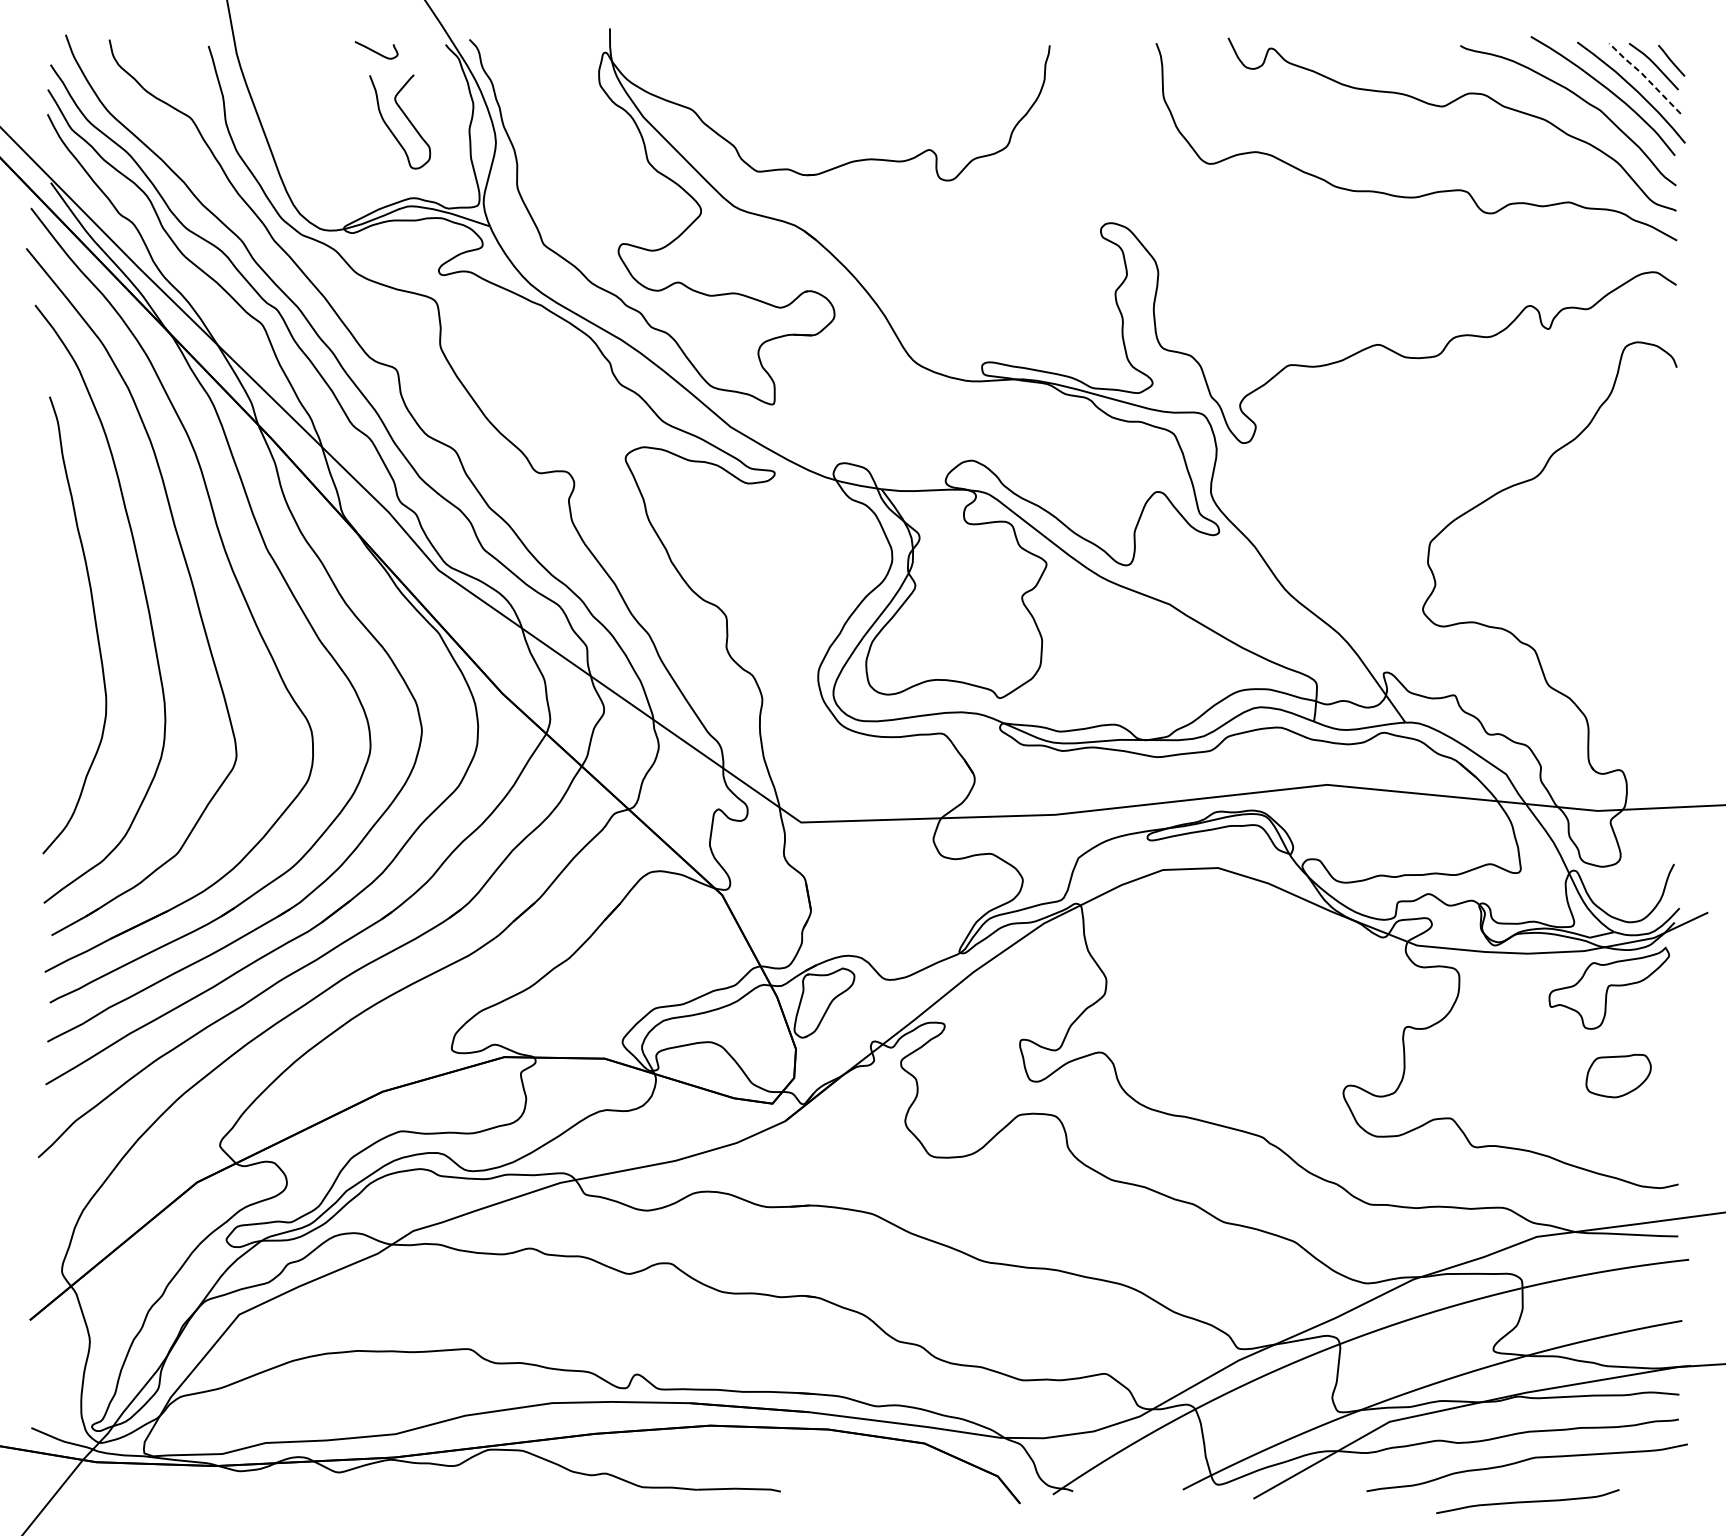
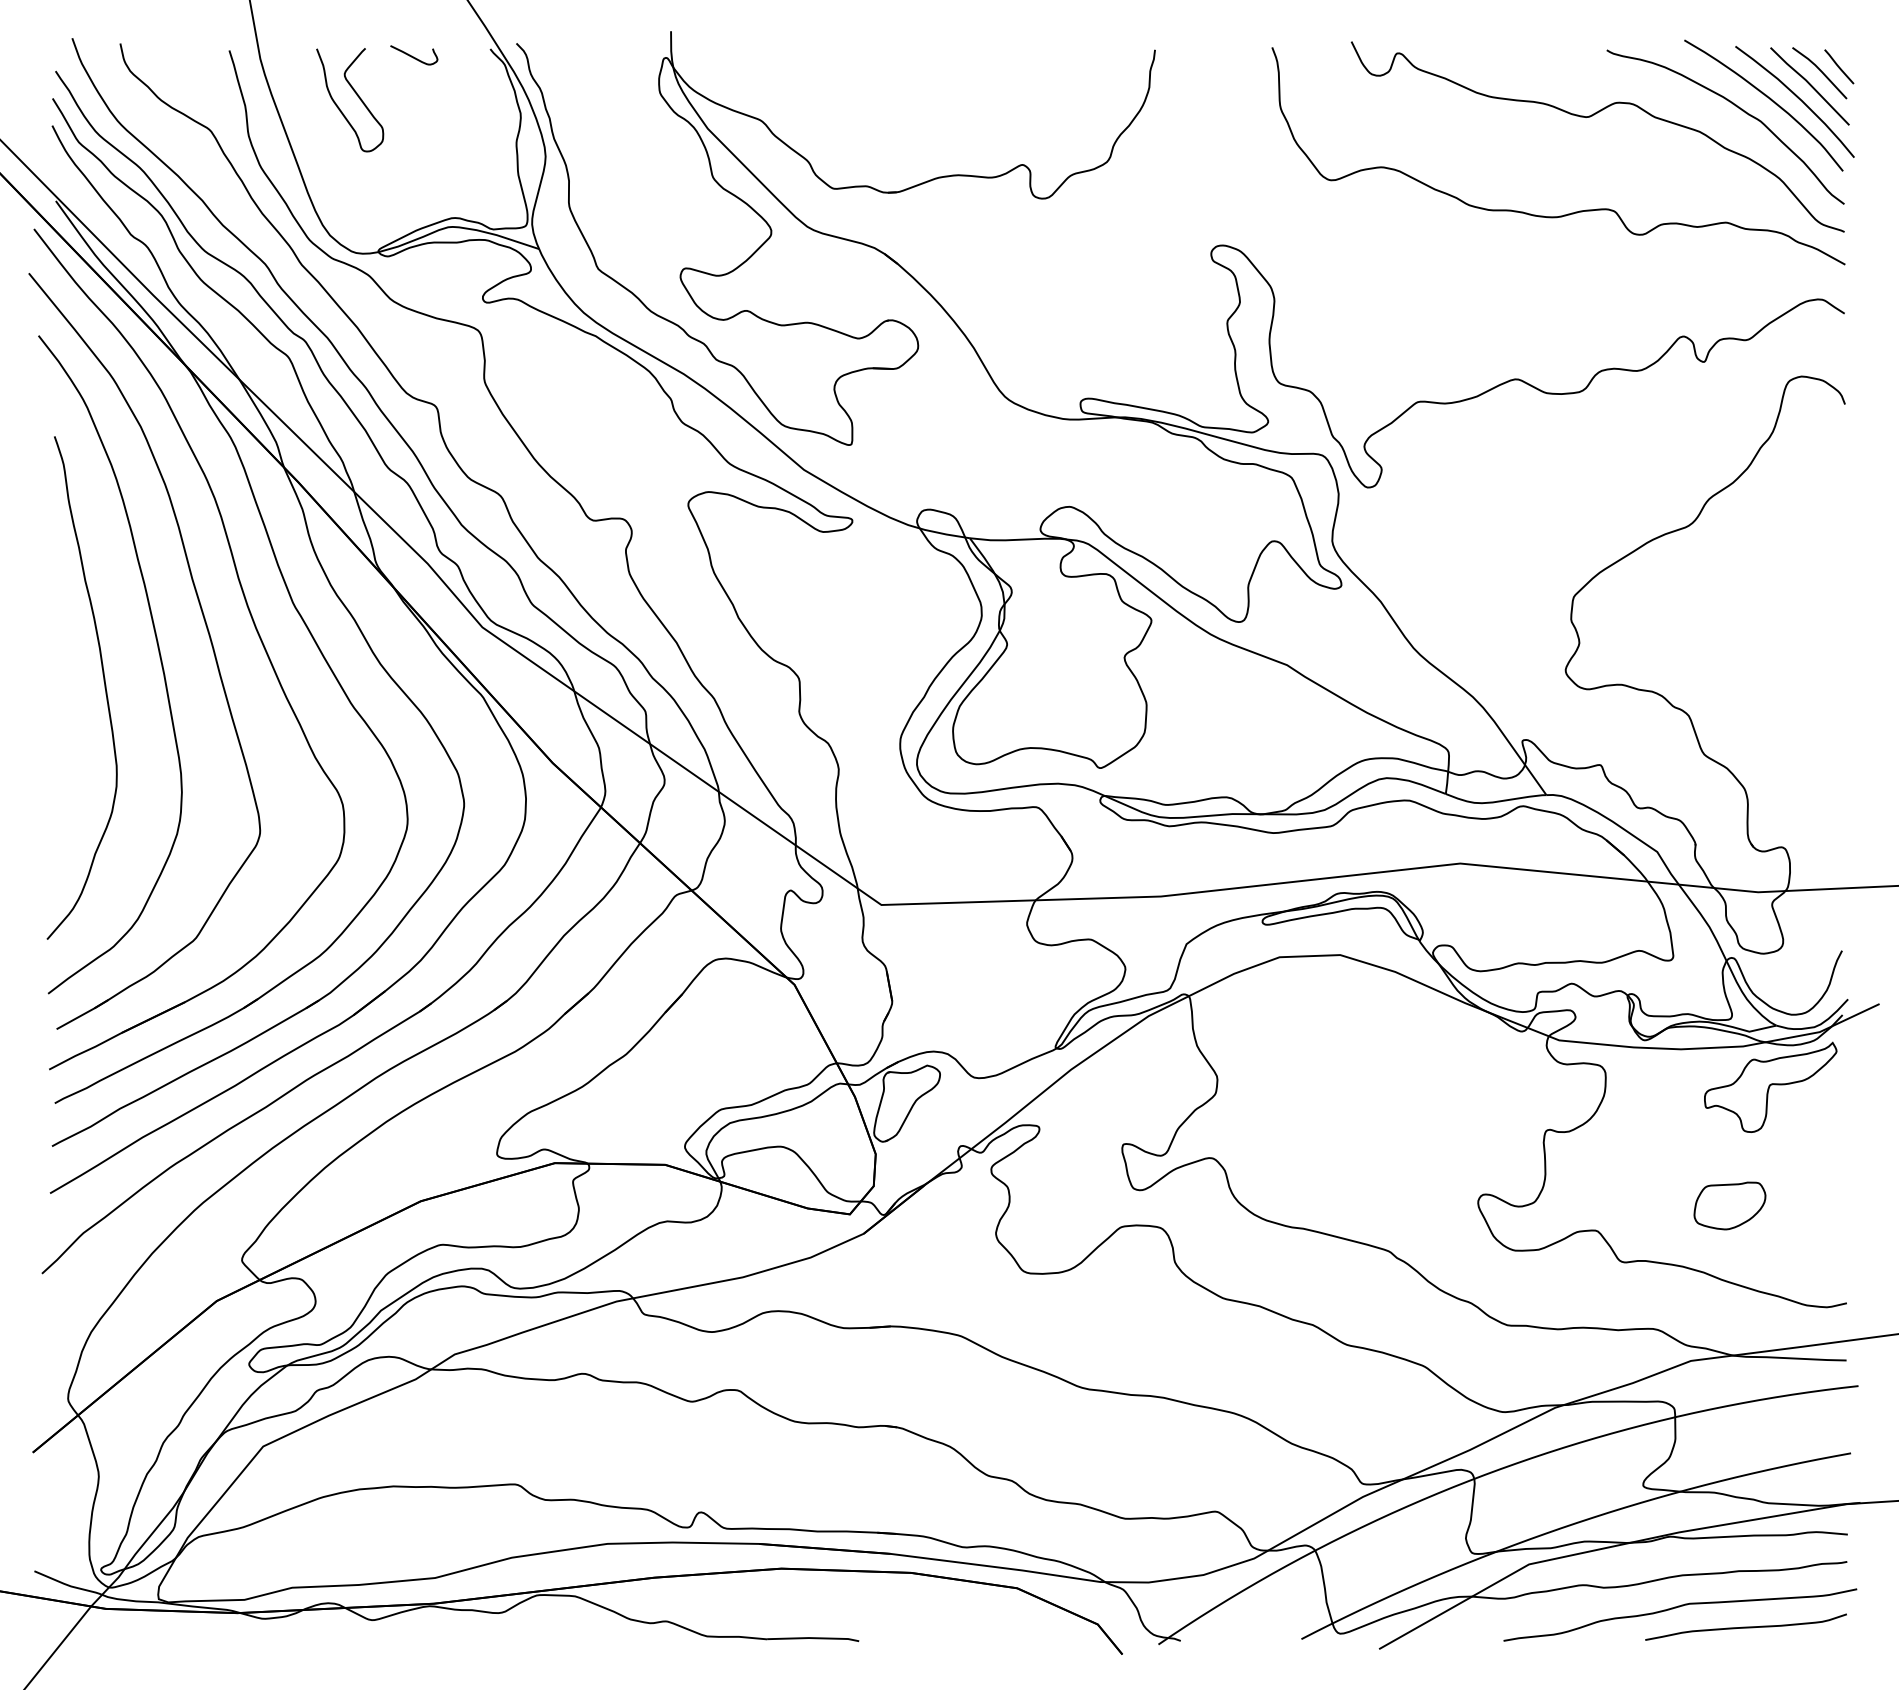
line: (1645, 76) -> (1810, 84), dashed -> solid
curve: (405, 117) -> (356, 95), moved
part: (1618, 1075) -> (1729, 1205), moved
curve: (1527, 1500) -> (1745, 1626), moved

